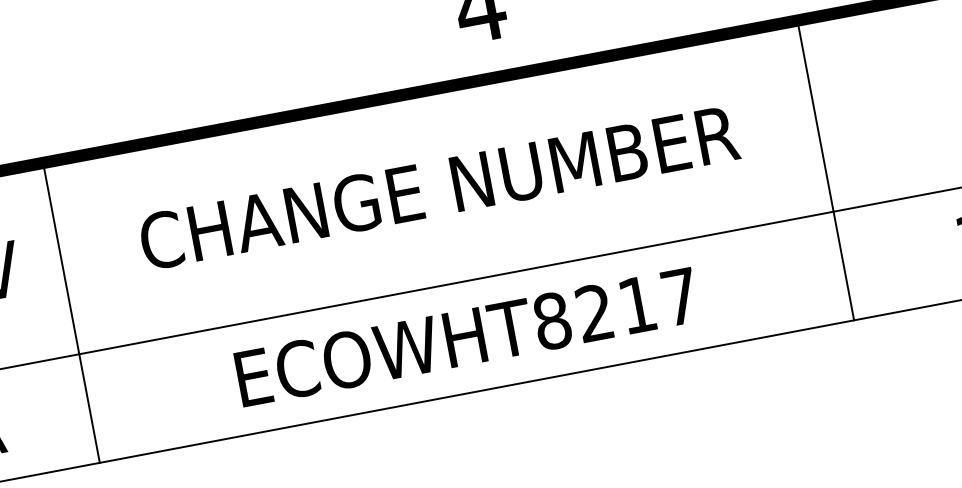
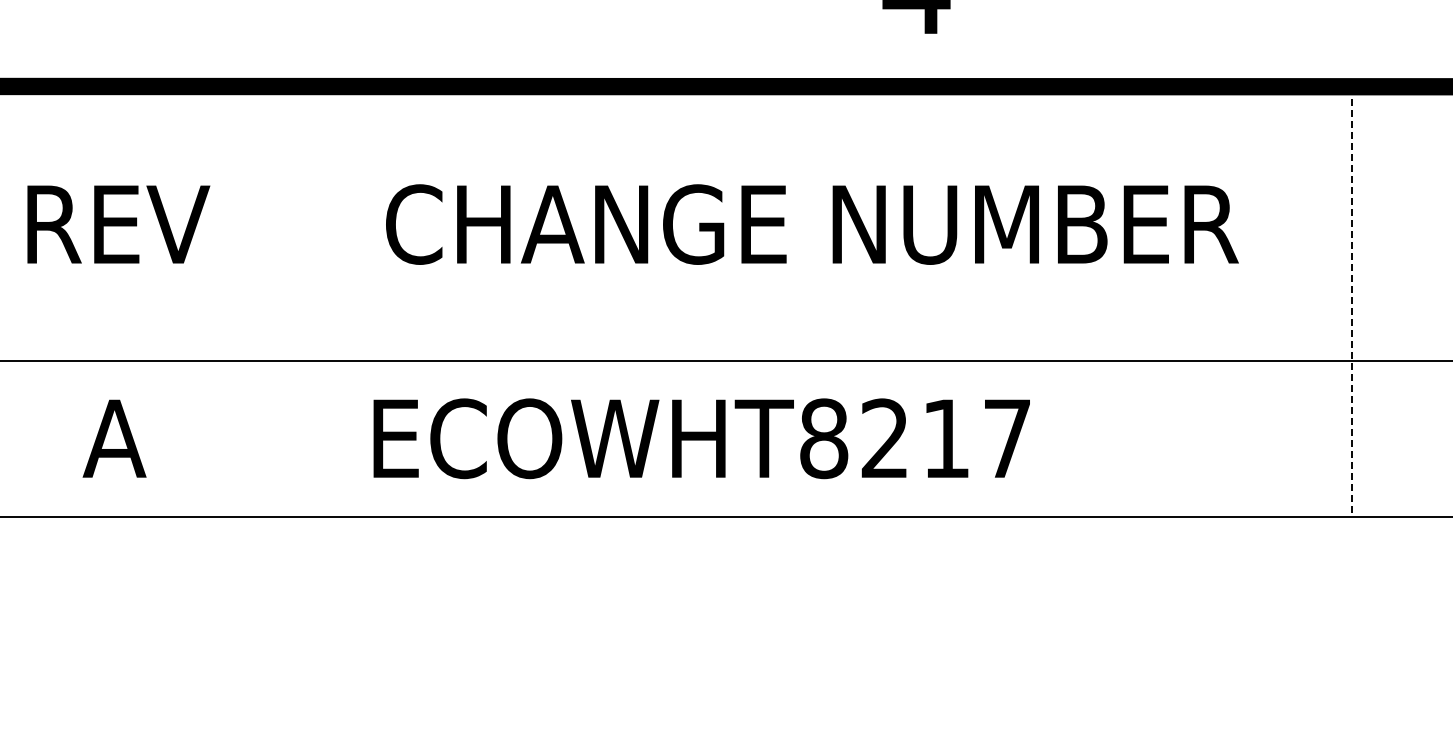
line: (826, 170) -> (1352, 302), solid -> dashed
line: (71, 313) -> (270, 302), removed
text: (466, 337) -> (701, 438), moved

